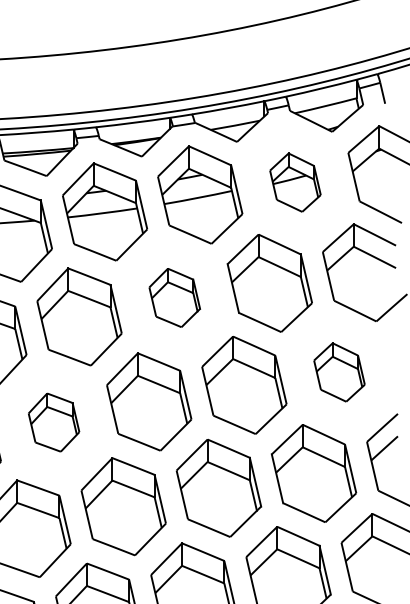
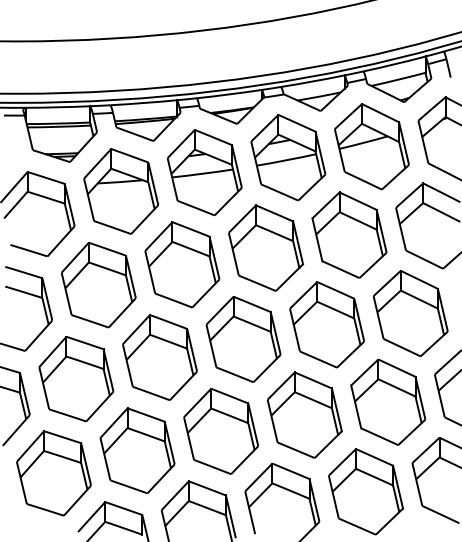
part: (294, 182) -> (371, 146), size x1.67
part: (174, 297) -> (265, 247), size x1.67
part: (339, 372) -> (410, 313), size x1.67
part: (53, 422) -> (159, 357), size x1.67

